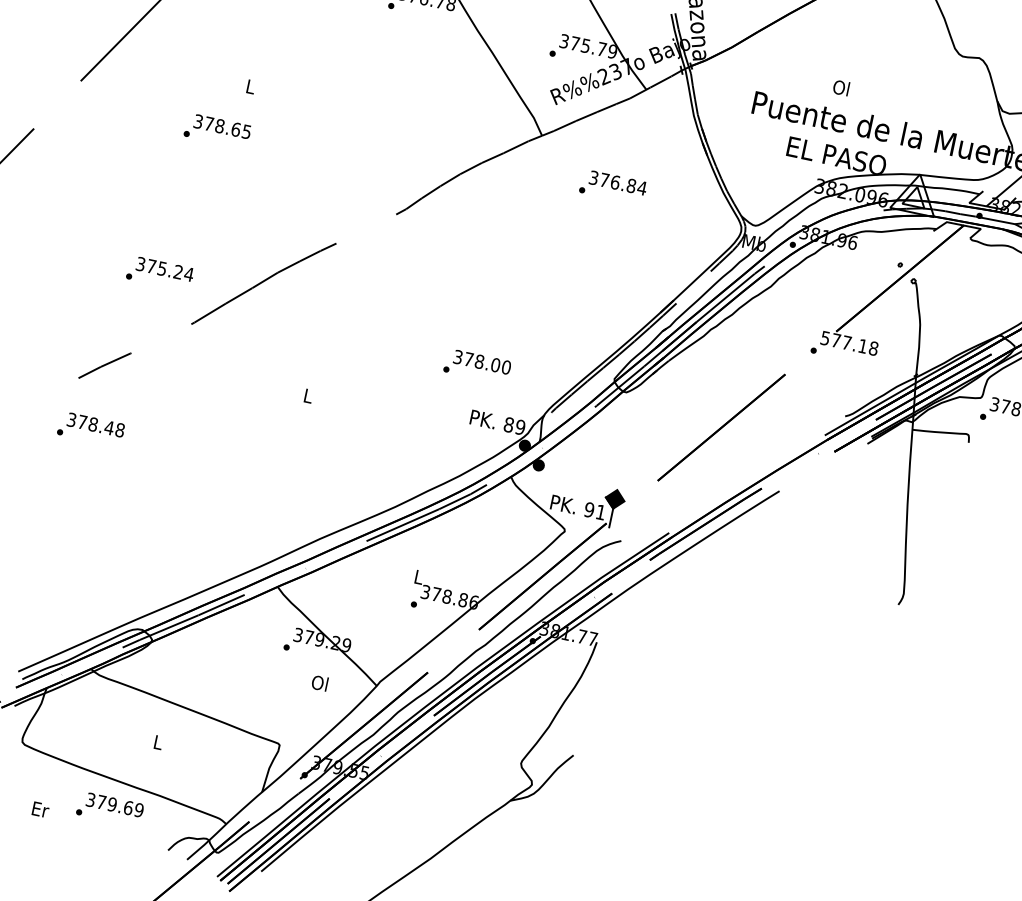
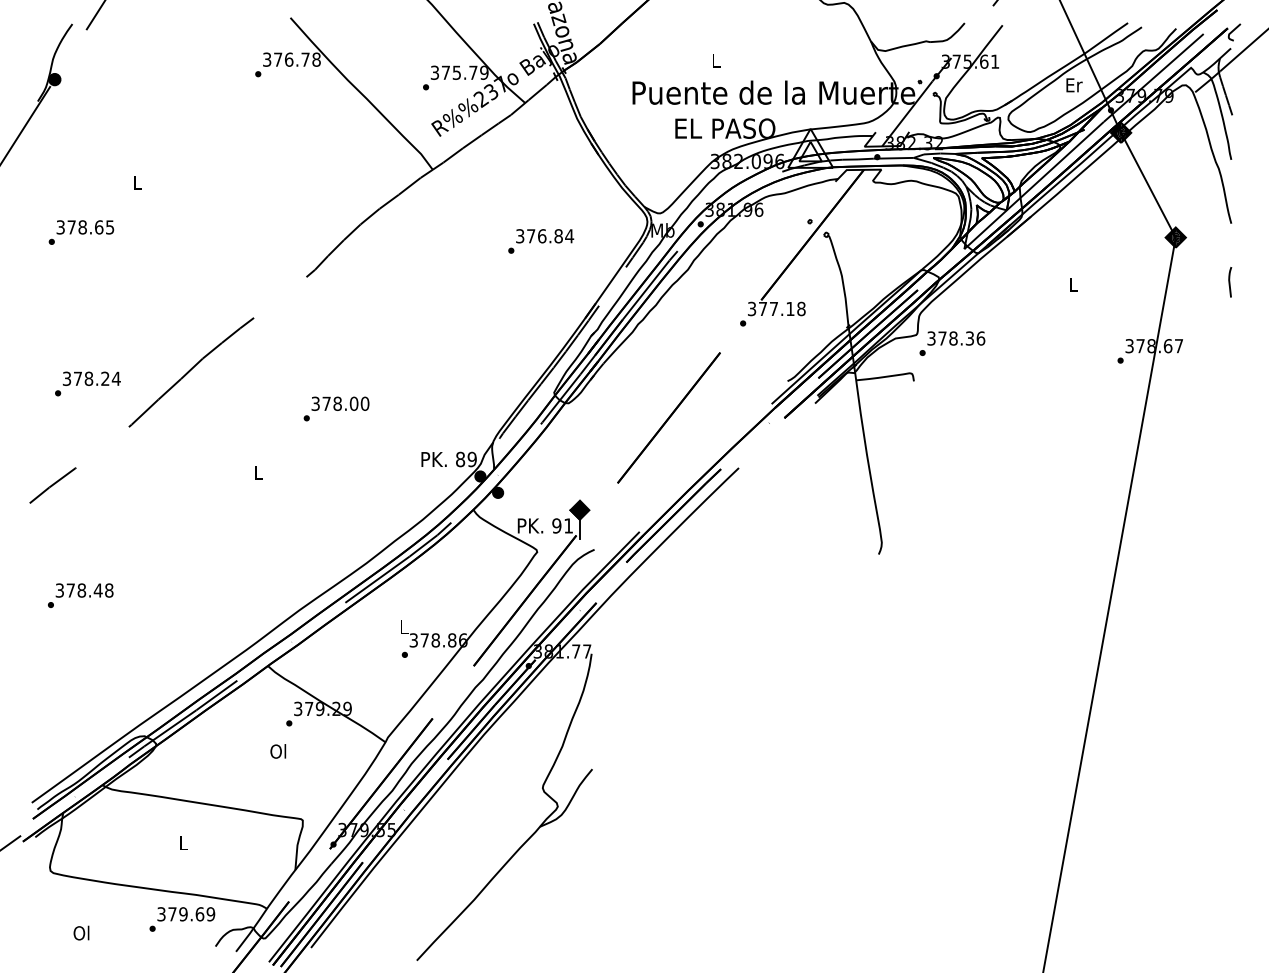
text: (841, 87) -> (715, 60), Ol -> L
text: (217, 130) -> (81, 232), moved
text: (613, 187) -> (541, 241), moved
text: (161, 268) -> (88, 378), 375.24 -> 378.24
text: (825, 337) -> (752, 308), 577.18 -> 377.18
text: (477, 366) -> (336, 408), moved
text: (90, 429) -> (80, 595), moved
text: (320, 683) -> (278, 751), moved
text: (39, 808) -> (81, 932), Er -> Ol
text: (110, 809) -> (182, 919), moved

